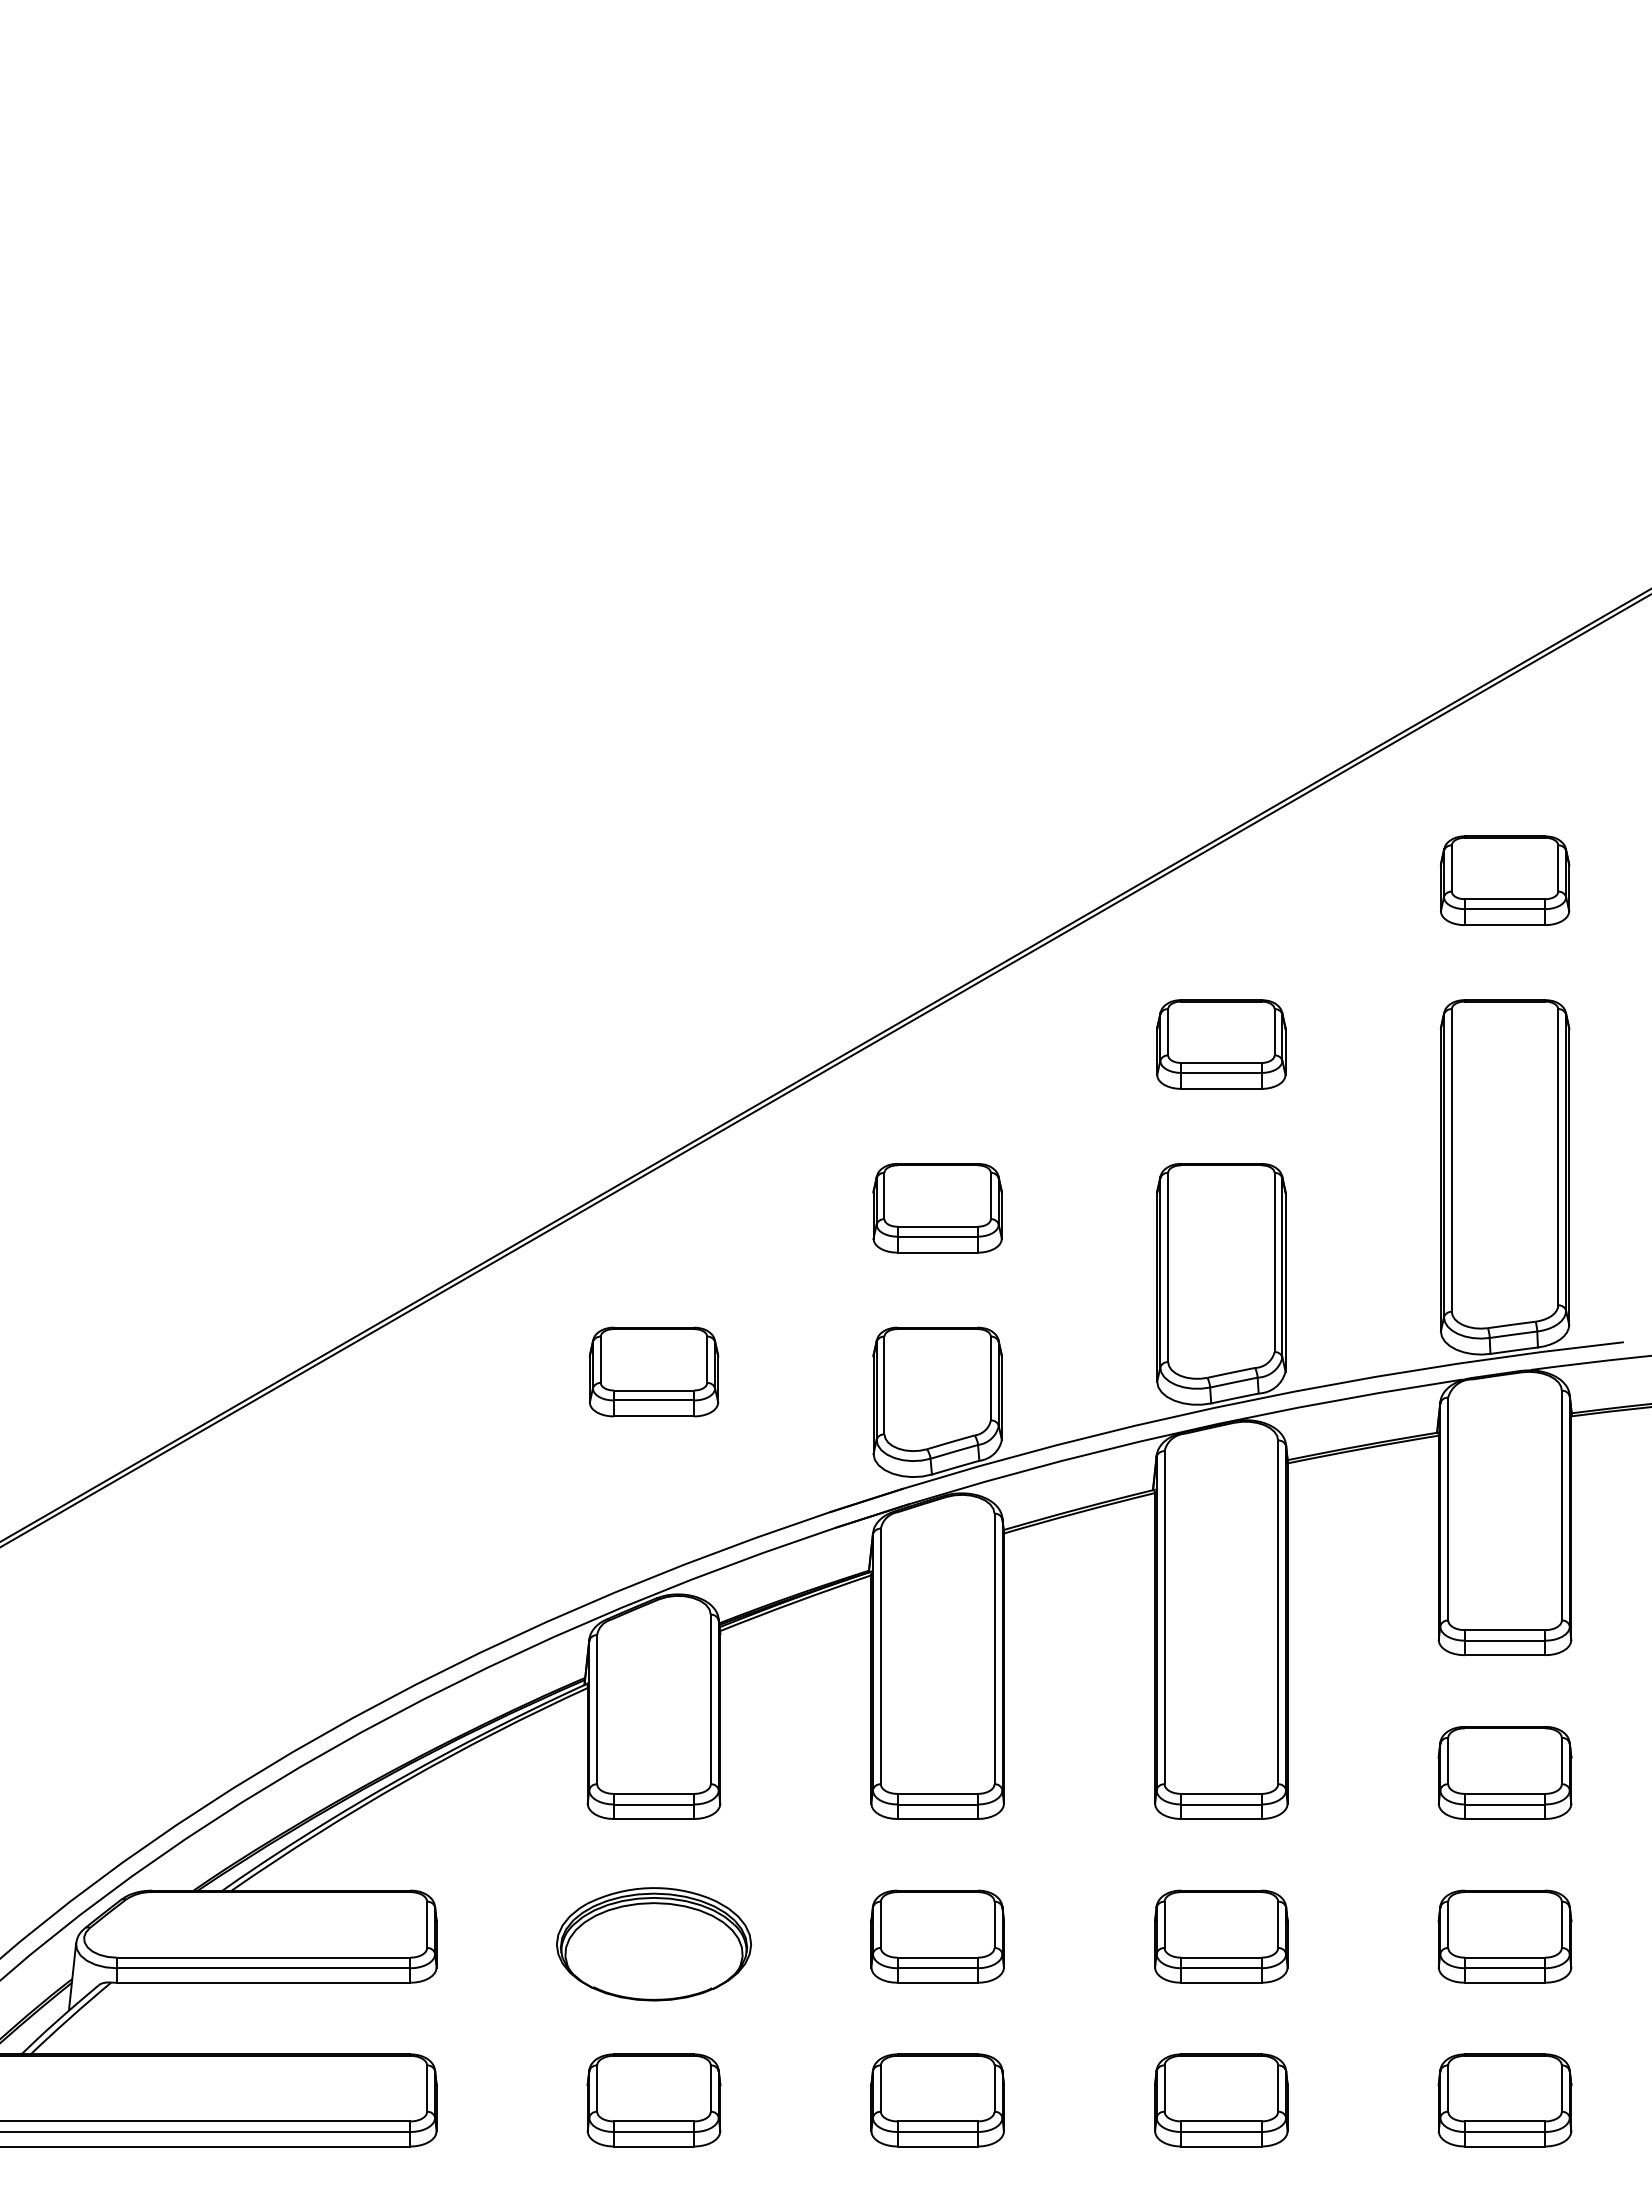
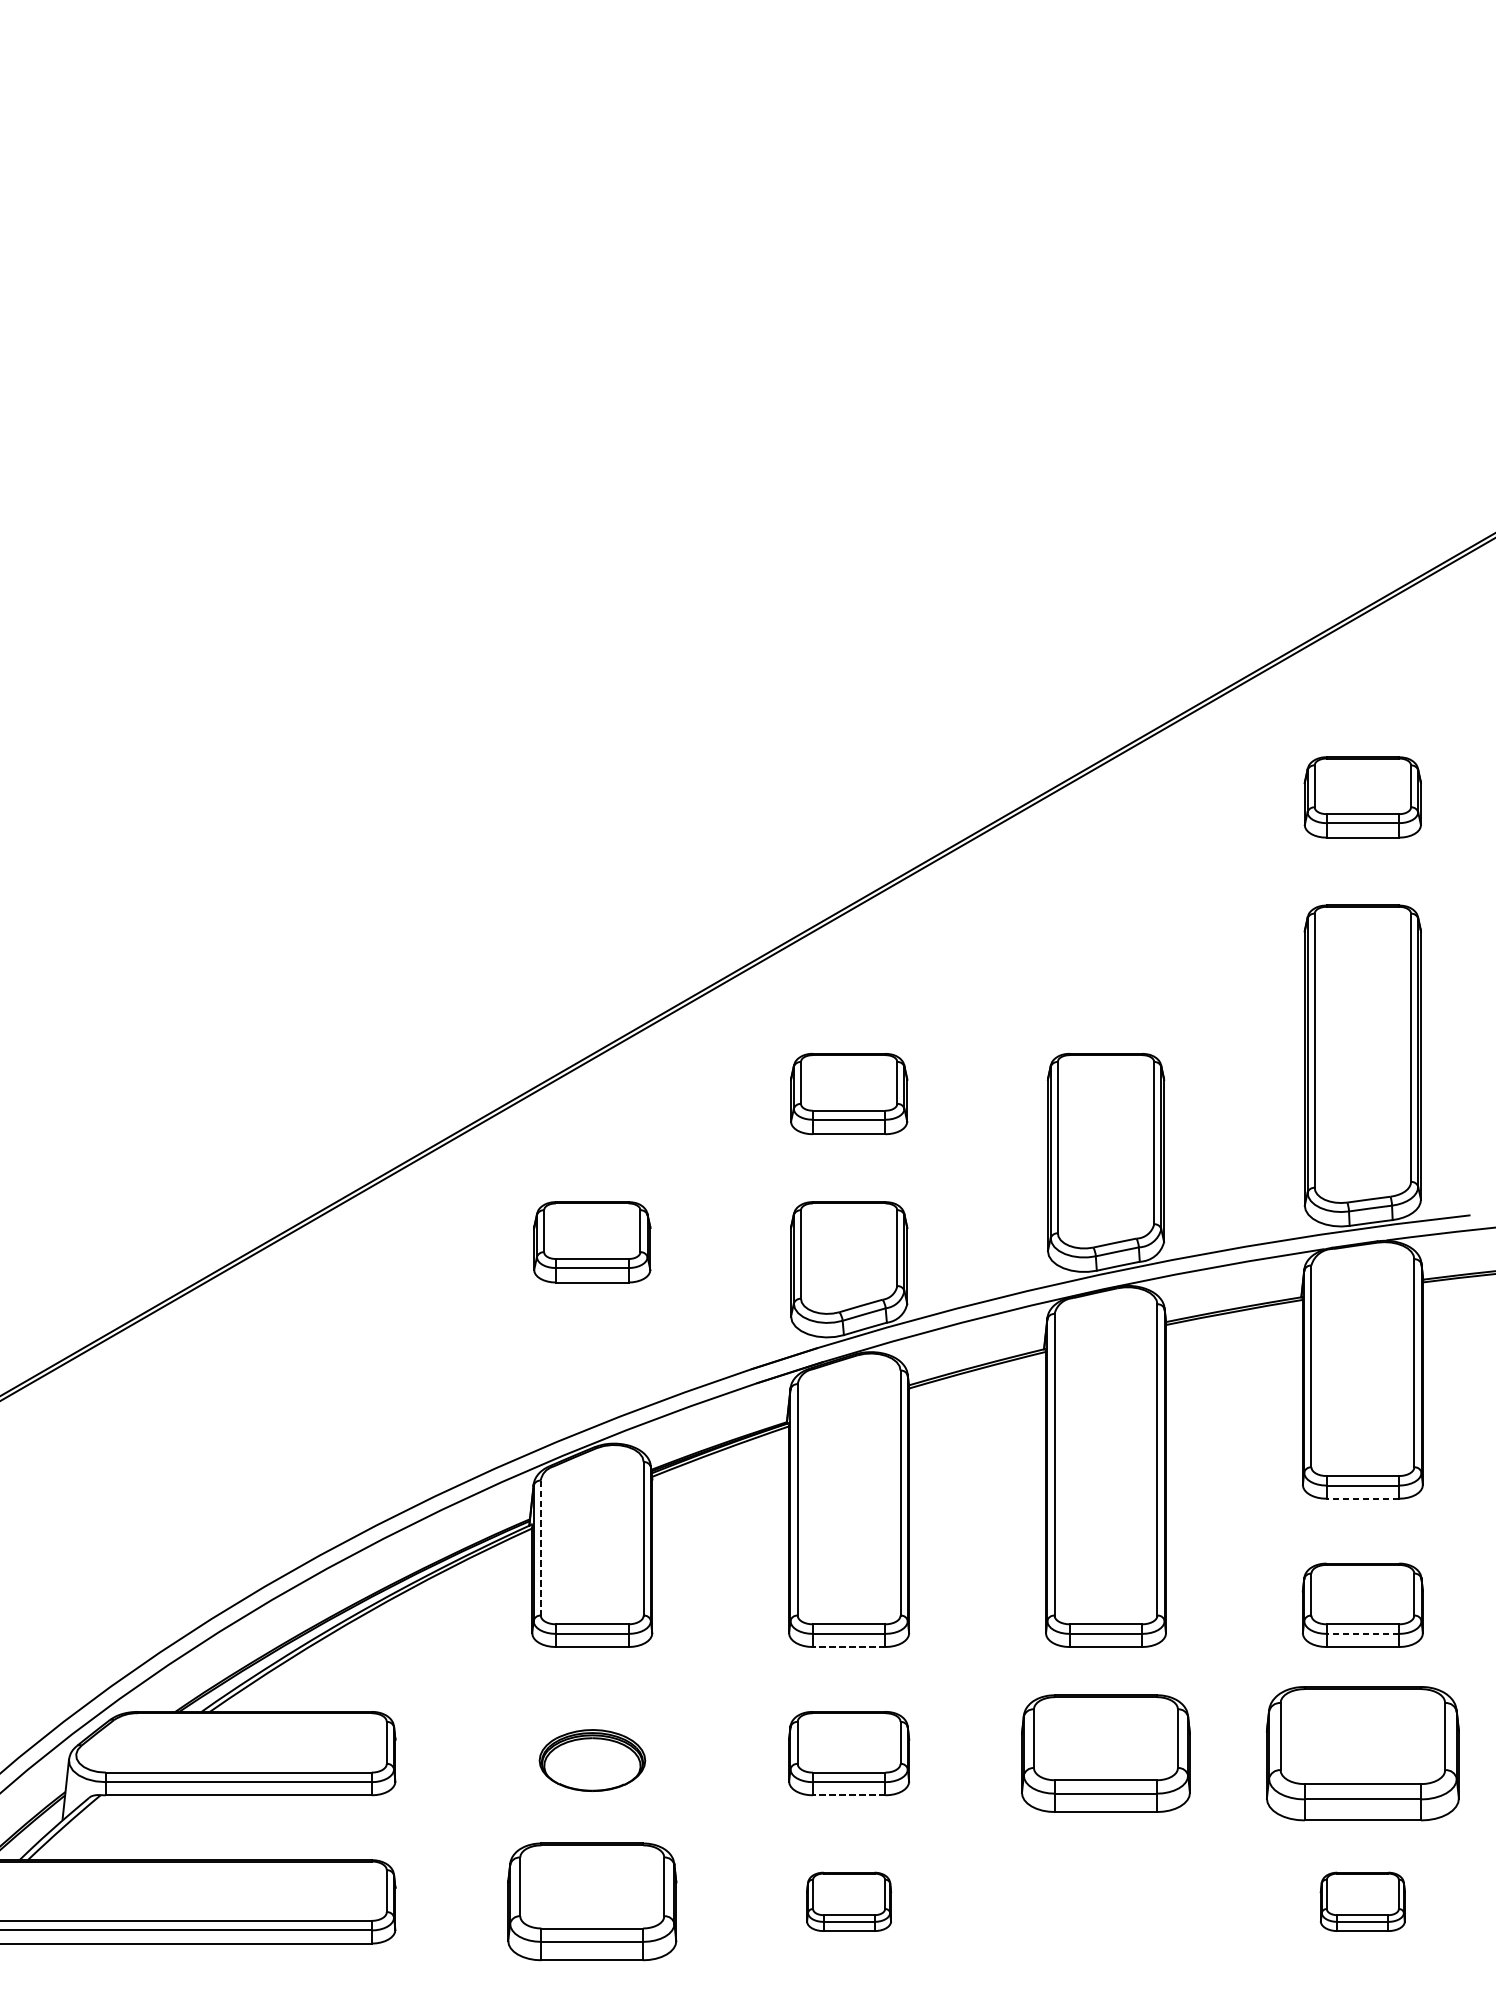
part: (1221, 1044) -> (1106, 945), removed
line: (1504, 1655) -> (1362, 1498), solid -> dashed
line: (597, 1709) -> (541, 1547), solid -> dashed
line: (1504, 1804) -> (1362, 1633), solid -> dashed
line: (937, 1819) -> (848, 1647), solid -> dashed
part: (1221, 1936) -> (1106, 1753), size x1.4
part: (1504, 1936) -> (1362, 1753), size x1.6
part: (654, 1944) -> (592, 1760), size x0.6
line: (937, 1982) -> (848, 1795), solid -> dashed
part: (653, 2100) -> (591, 1901), size x1.4
part: (937, 2100) -> (848, 1901), size x0.7
part: (1221, 2100) -> (1106, 1901), removed
part: (1504, 2100) -> (1362, 1901), size x0.7

